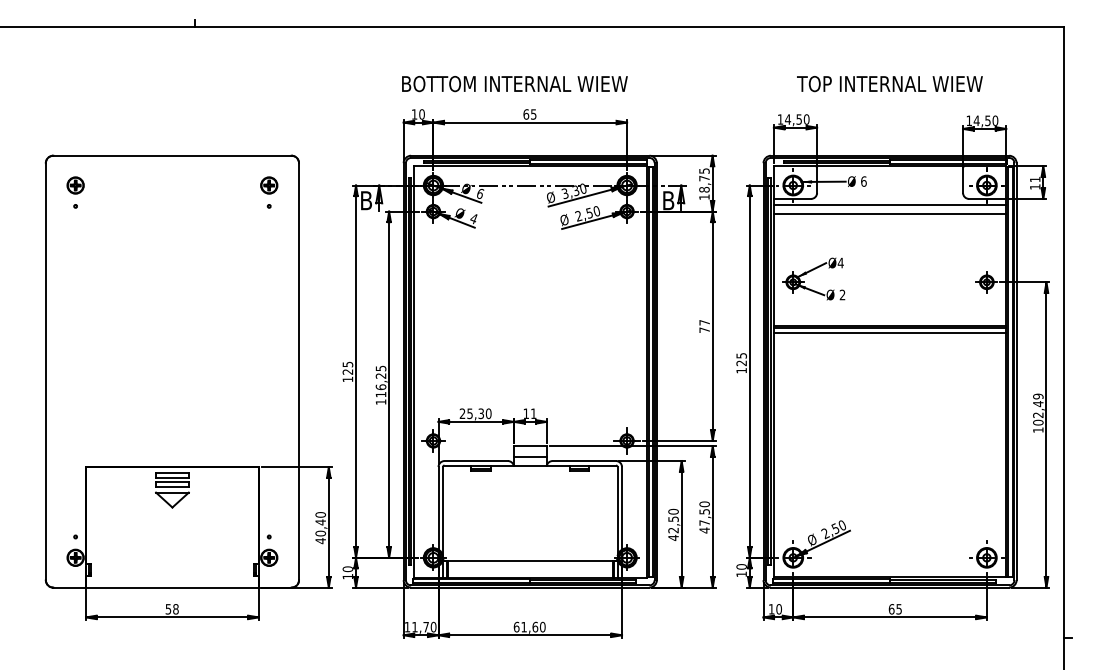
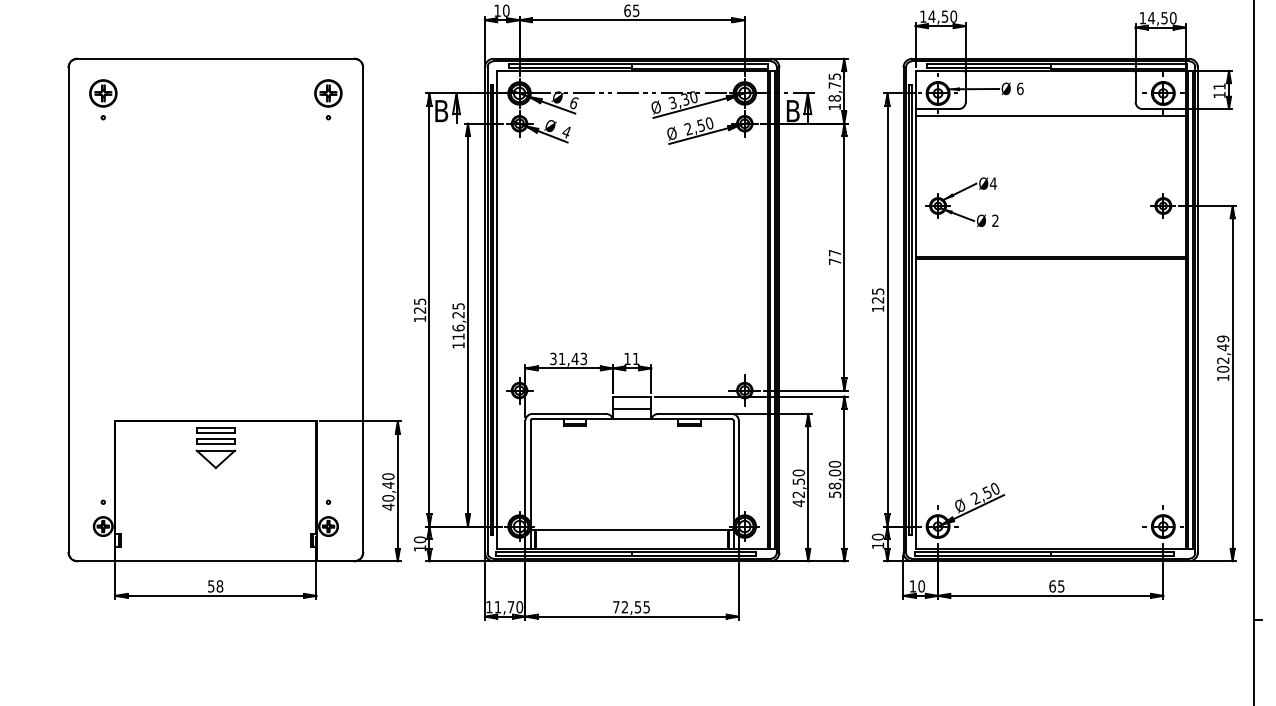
part: (75, 185) -> (103, 93), size x1.4
part: (269, 185) -> (328, 93), size x1.4
line: (889, 213) -> (1050, 125), removed
line: (889, 332) -> (1050, 264), removed
text: (475, 413) -> (568, 358), 25,30 -> 31,43
text: (704, 520) -> (834, 483), 47,50 -> 58,00
text: (529, 626) -> (631, 606), 61,60 -> 72,55

